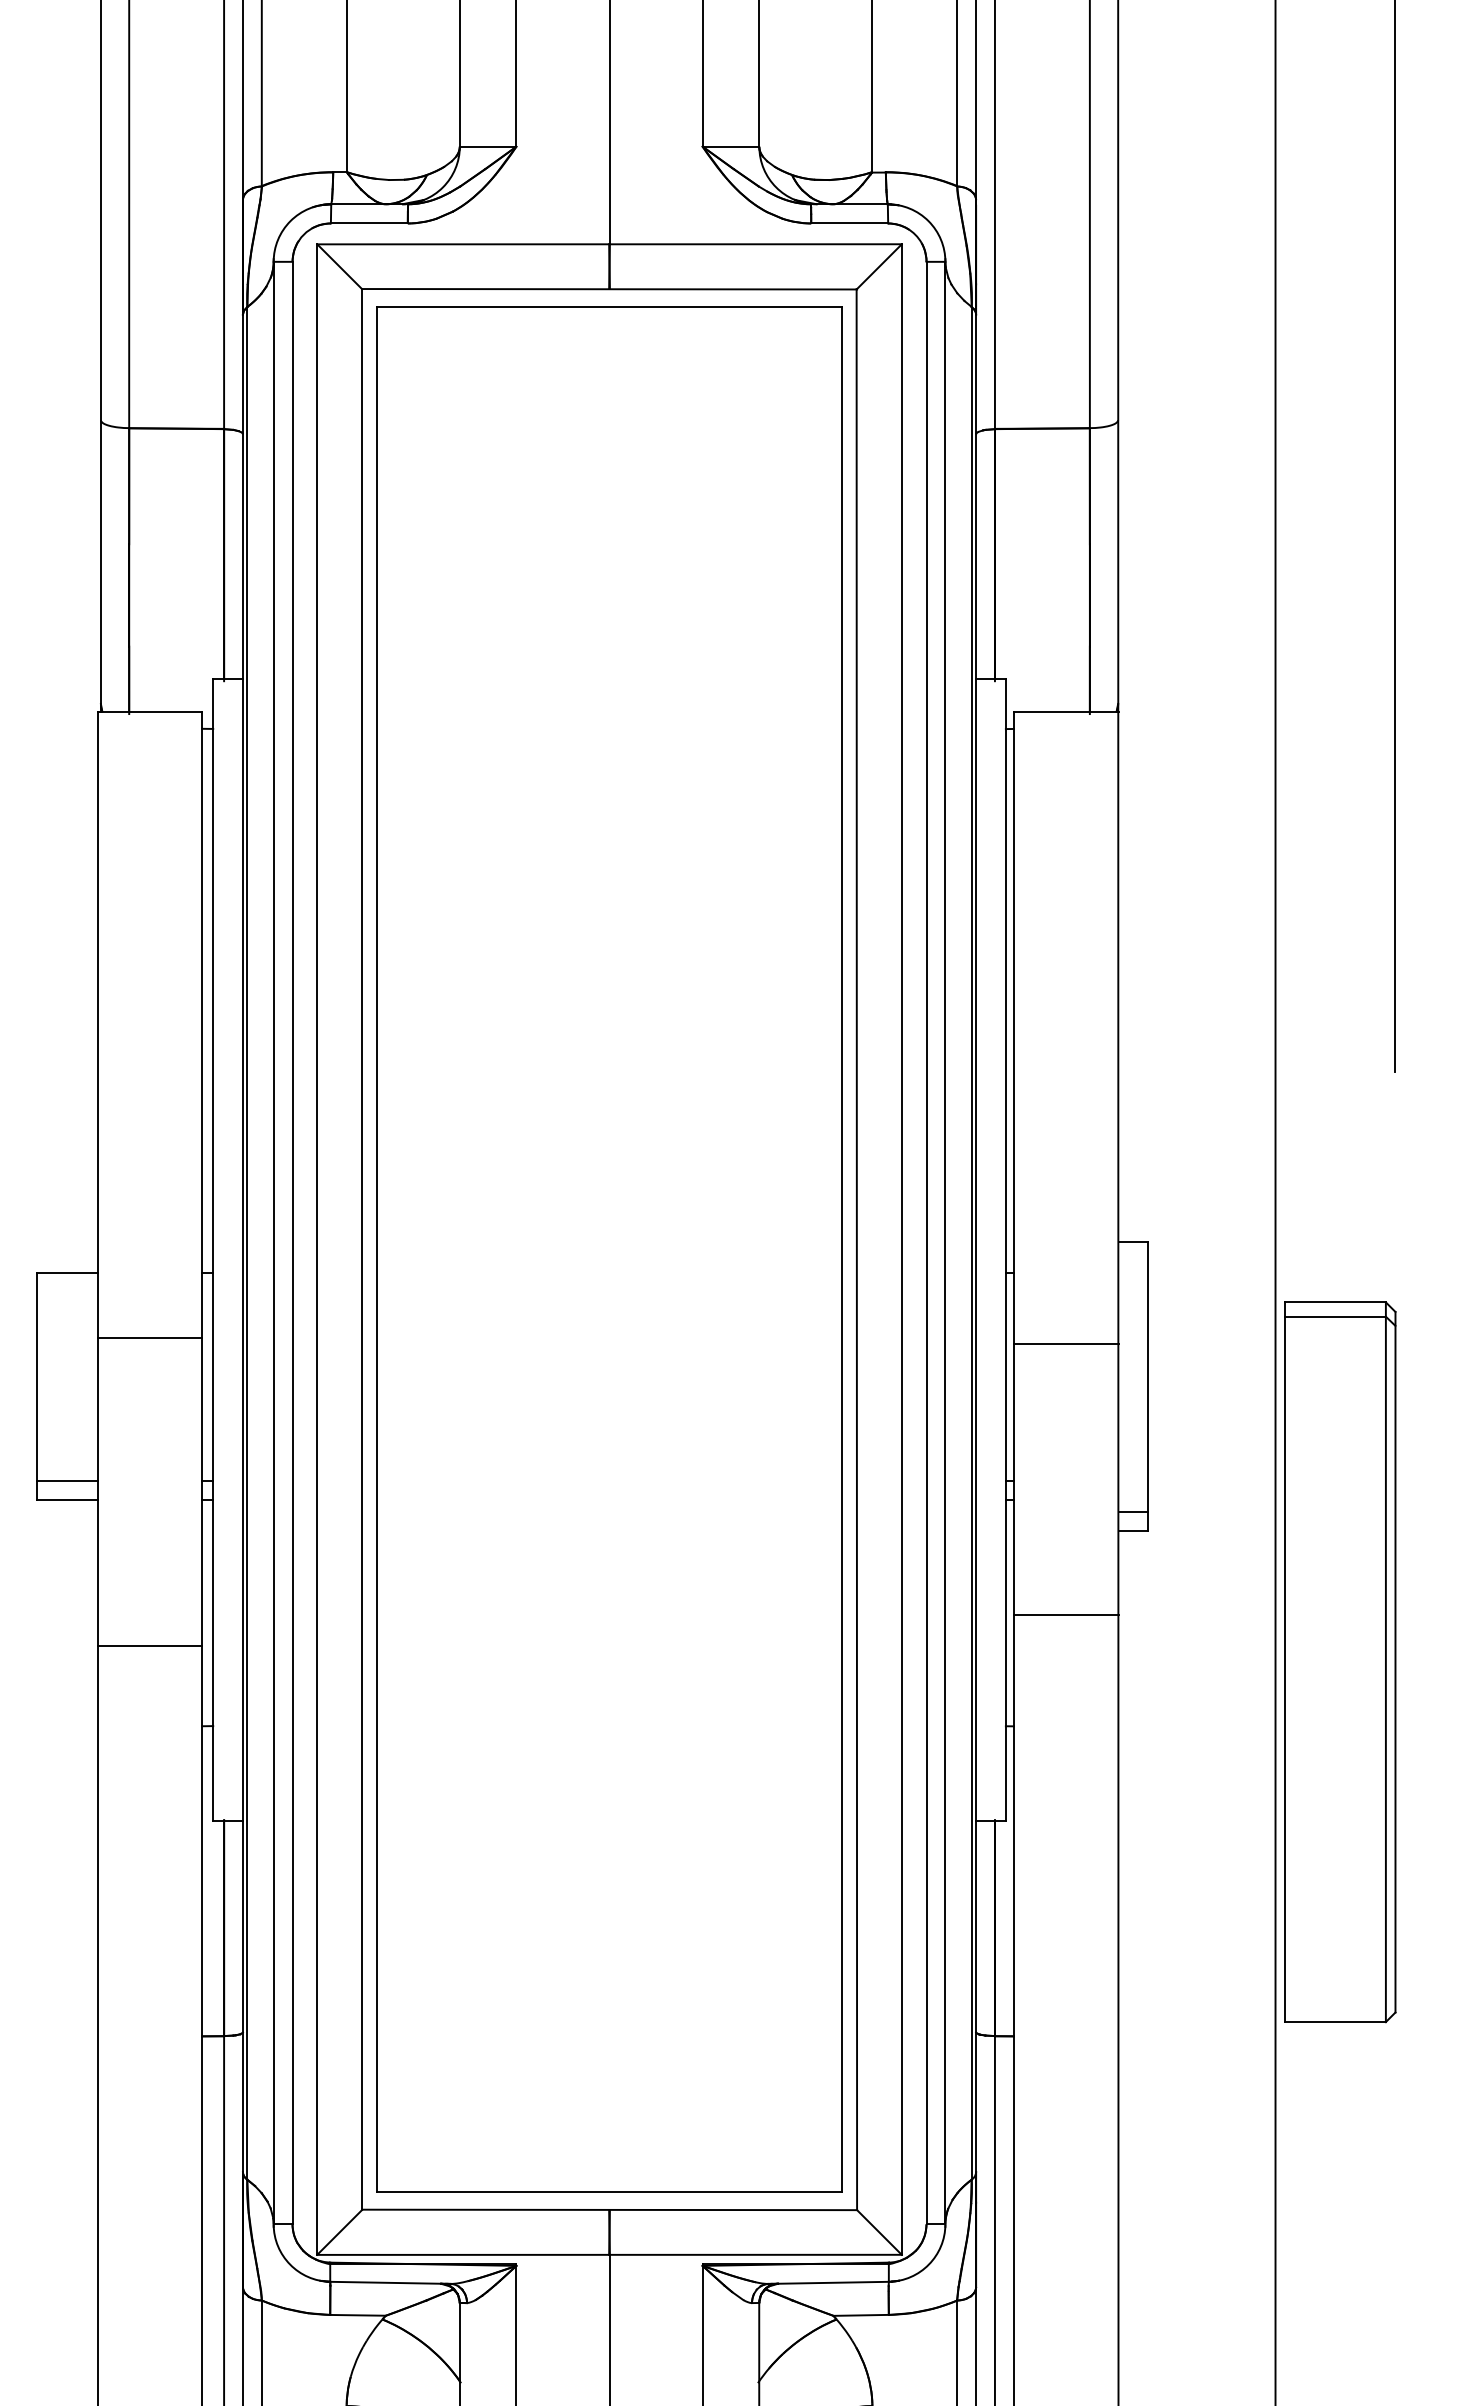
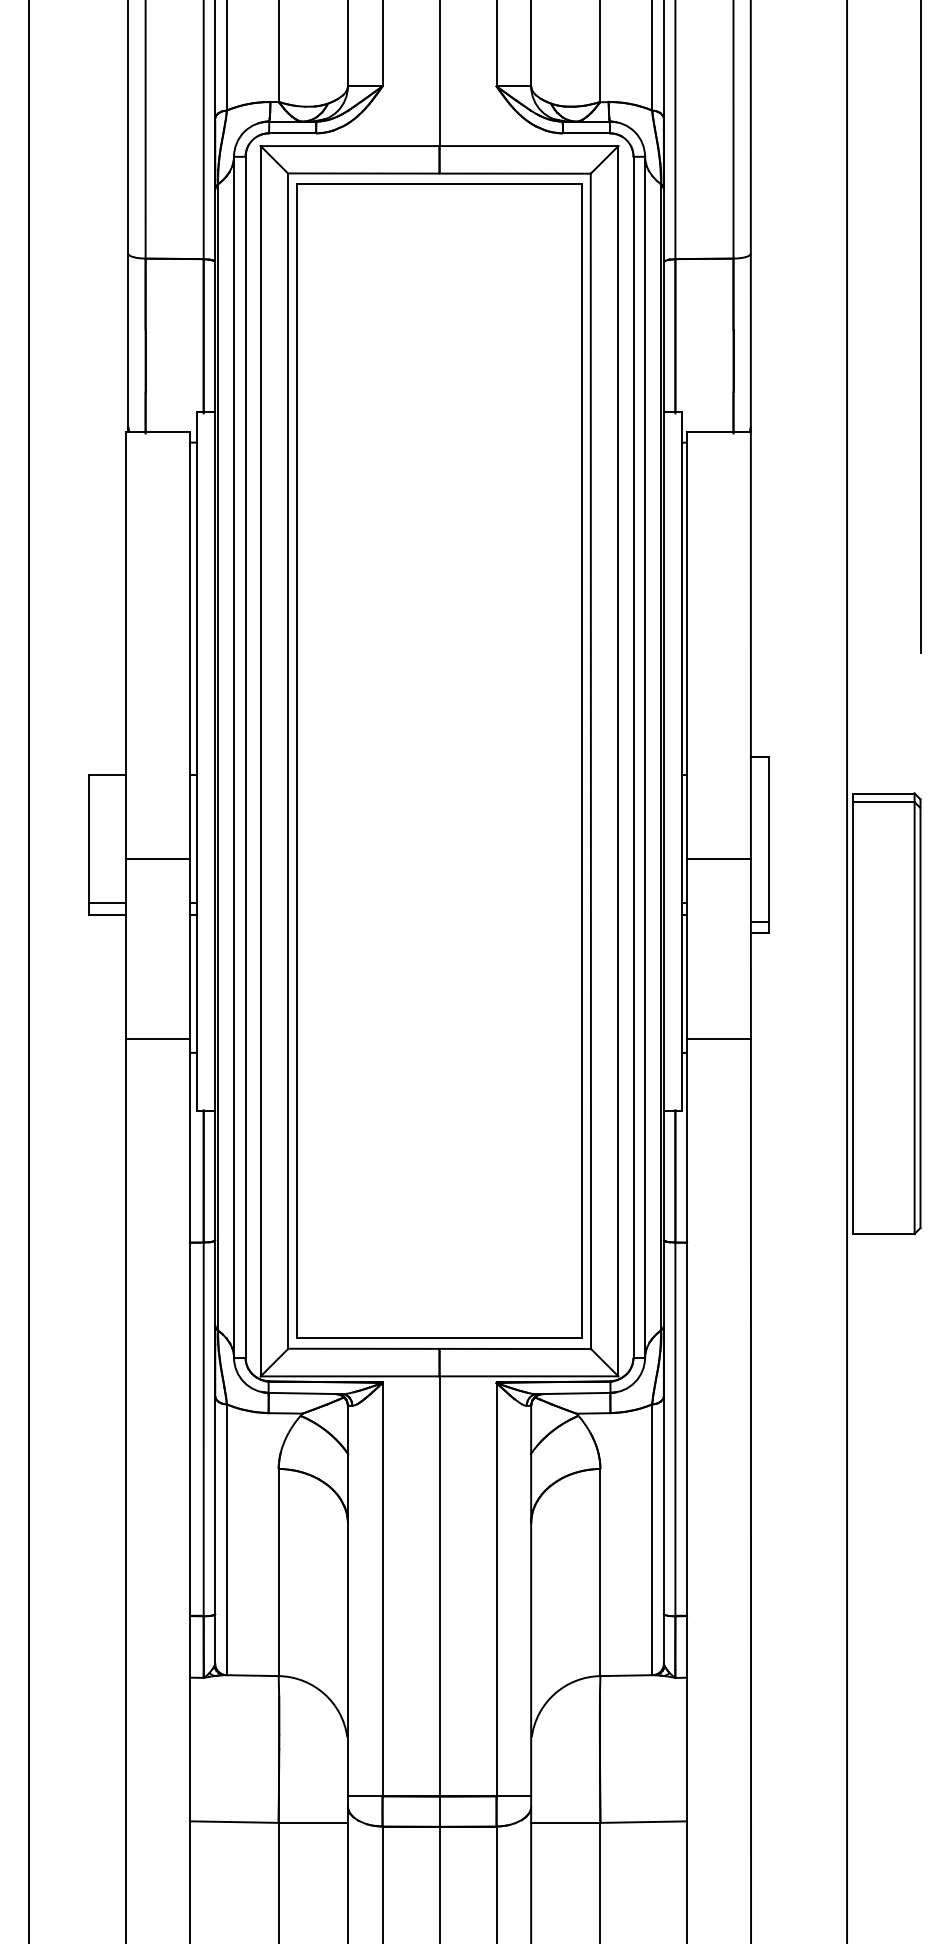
line: (150, 1338) -> (158, 859), moved
line: (1067, 1344) -> (719, 859), moved
line: (1067, 1614) -> (719, 1038), moved
line: (150, 1645) -> (158, 1038), moved

